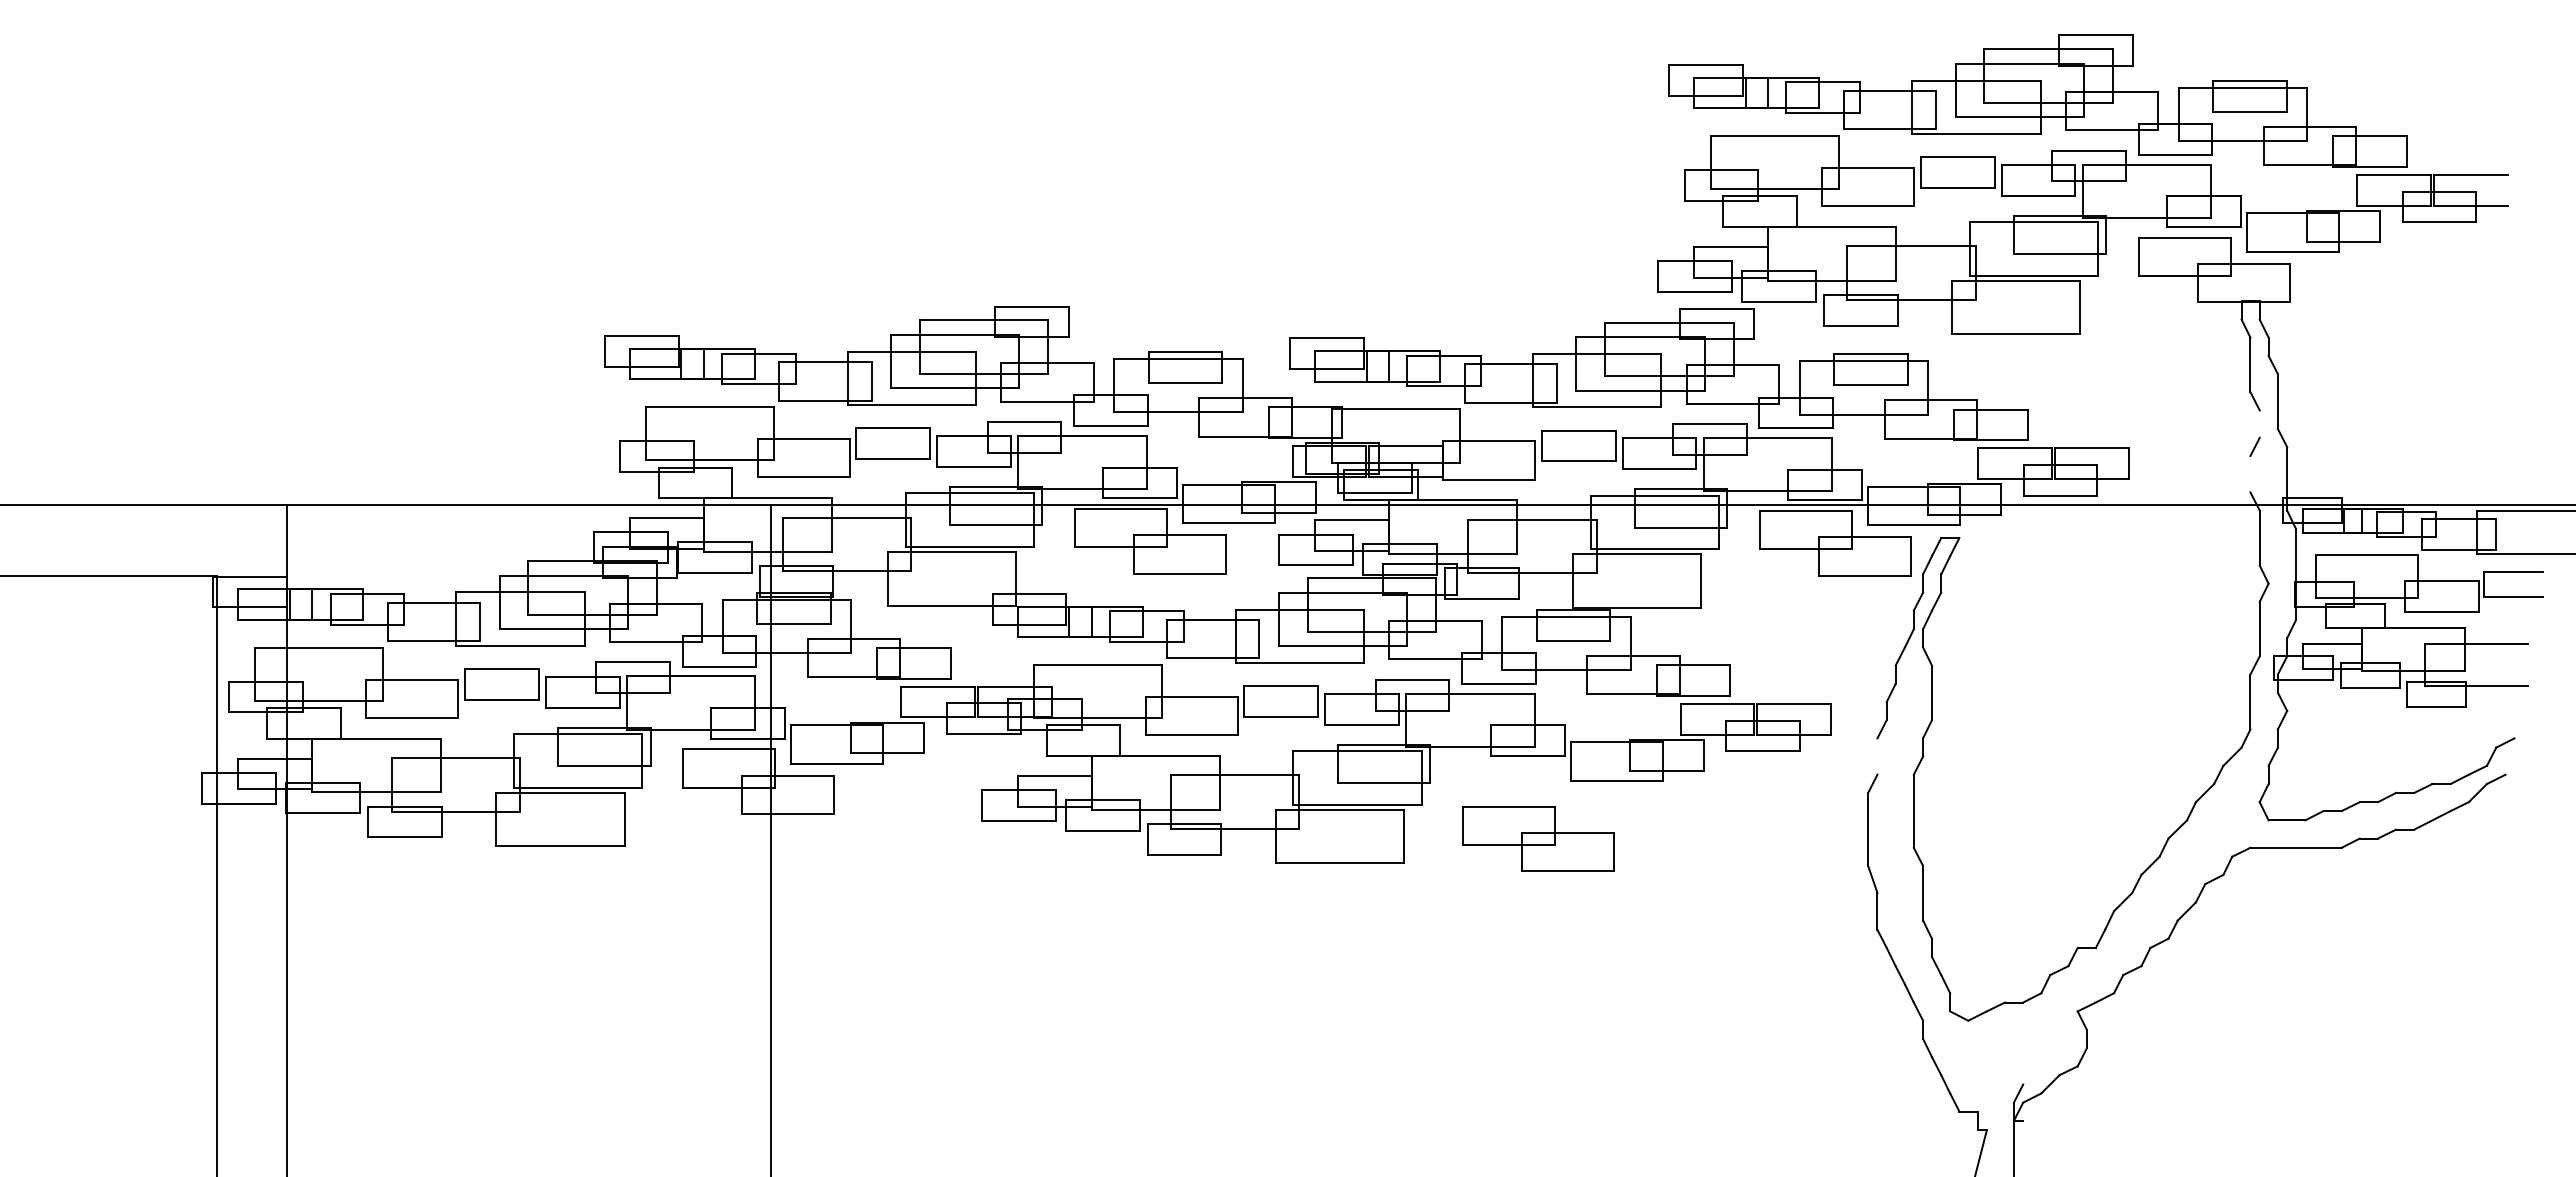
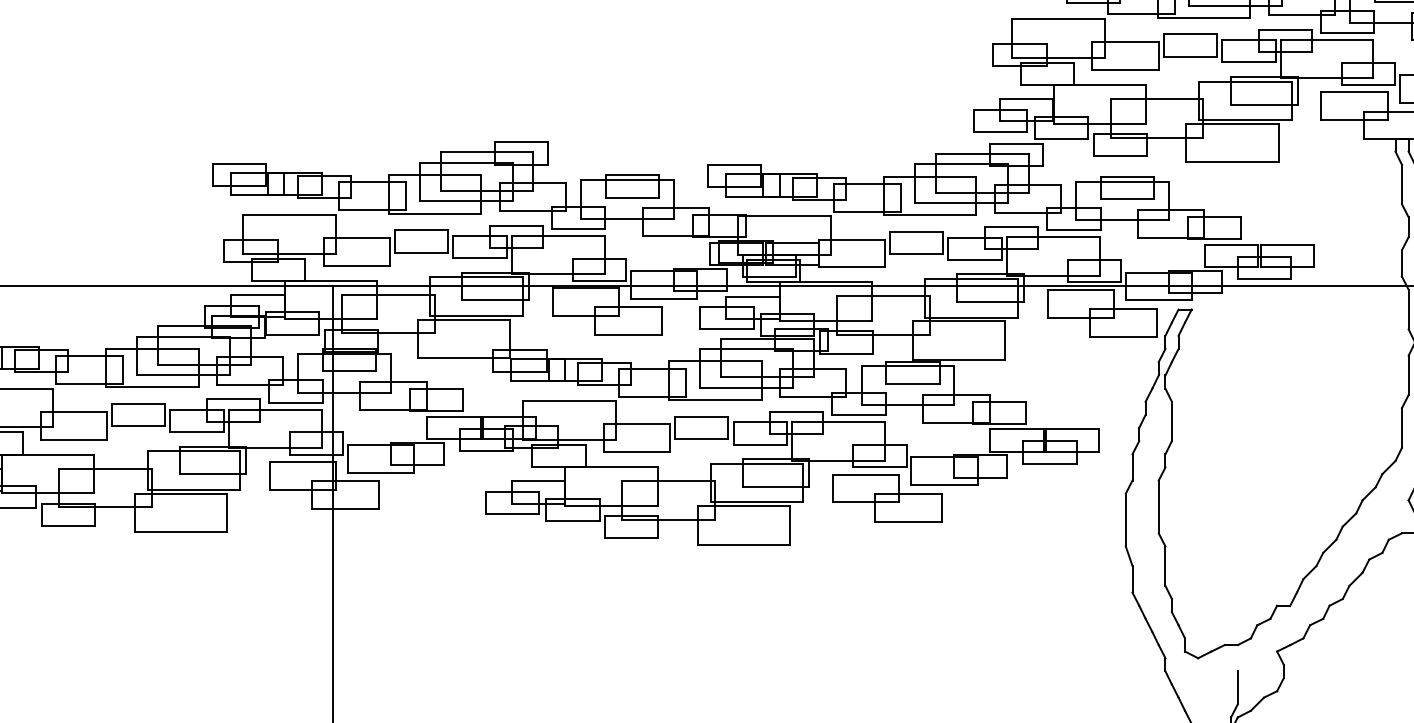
line: (2259, 423) -> (1408, 226), added
line: (2250, 474) -> (1401, 263), added
line: (1877, 756) -> (1132, 467), added
part: (1538, 838) -> (887, 497), moved
line: (2023, 1061) -> (1238, 687), added

